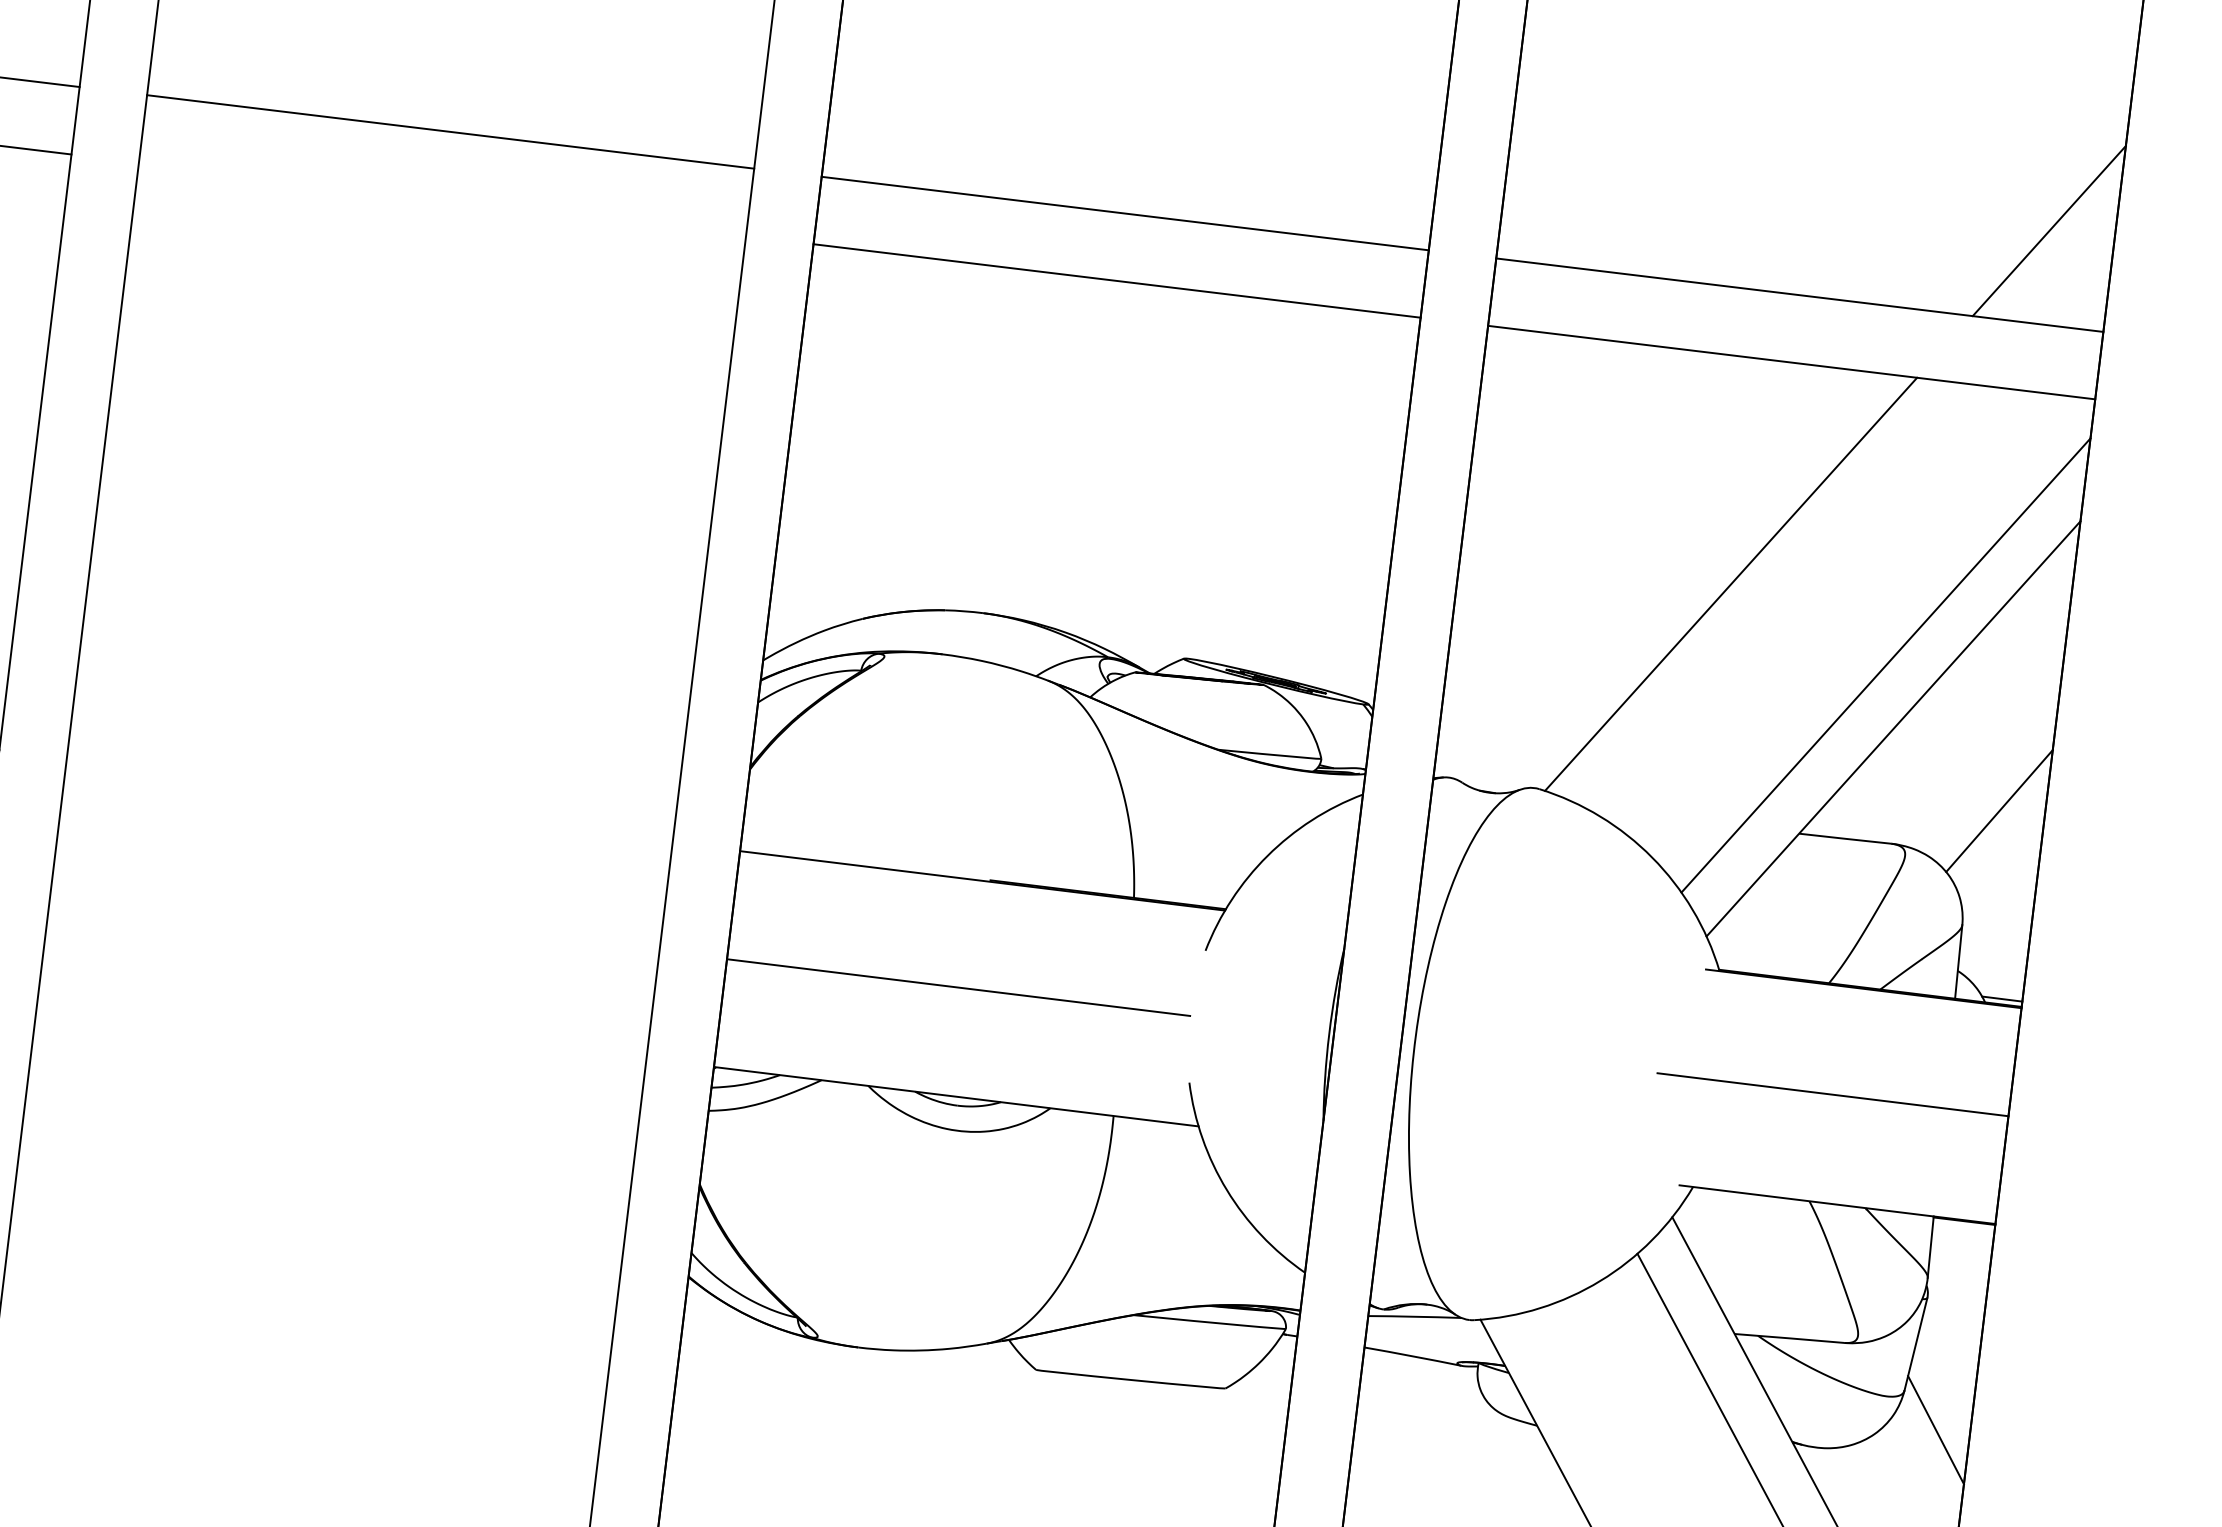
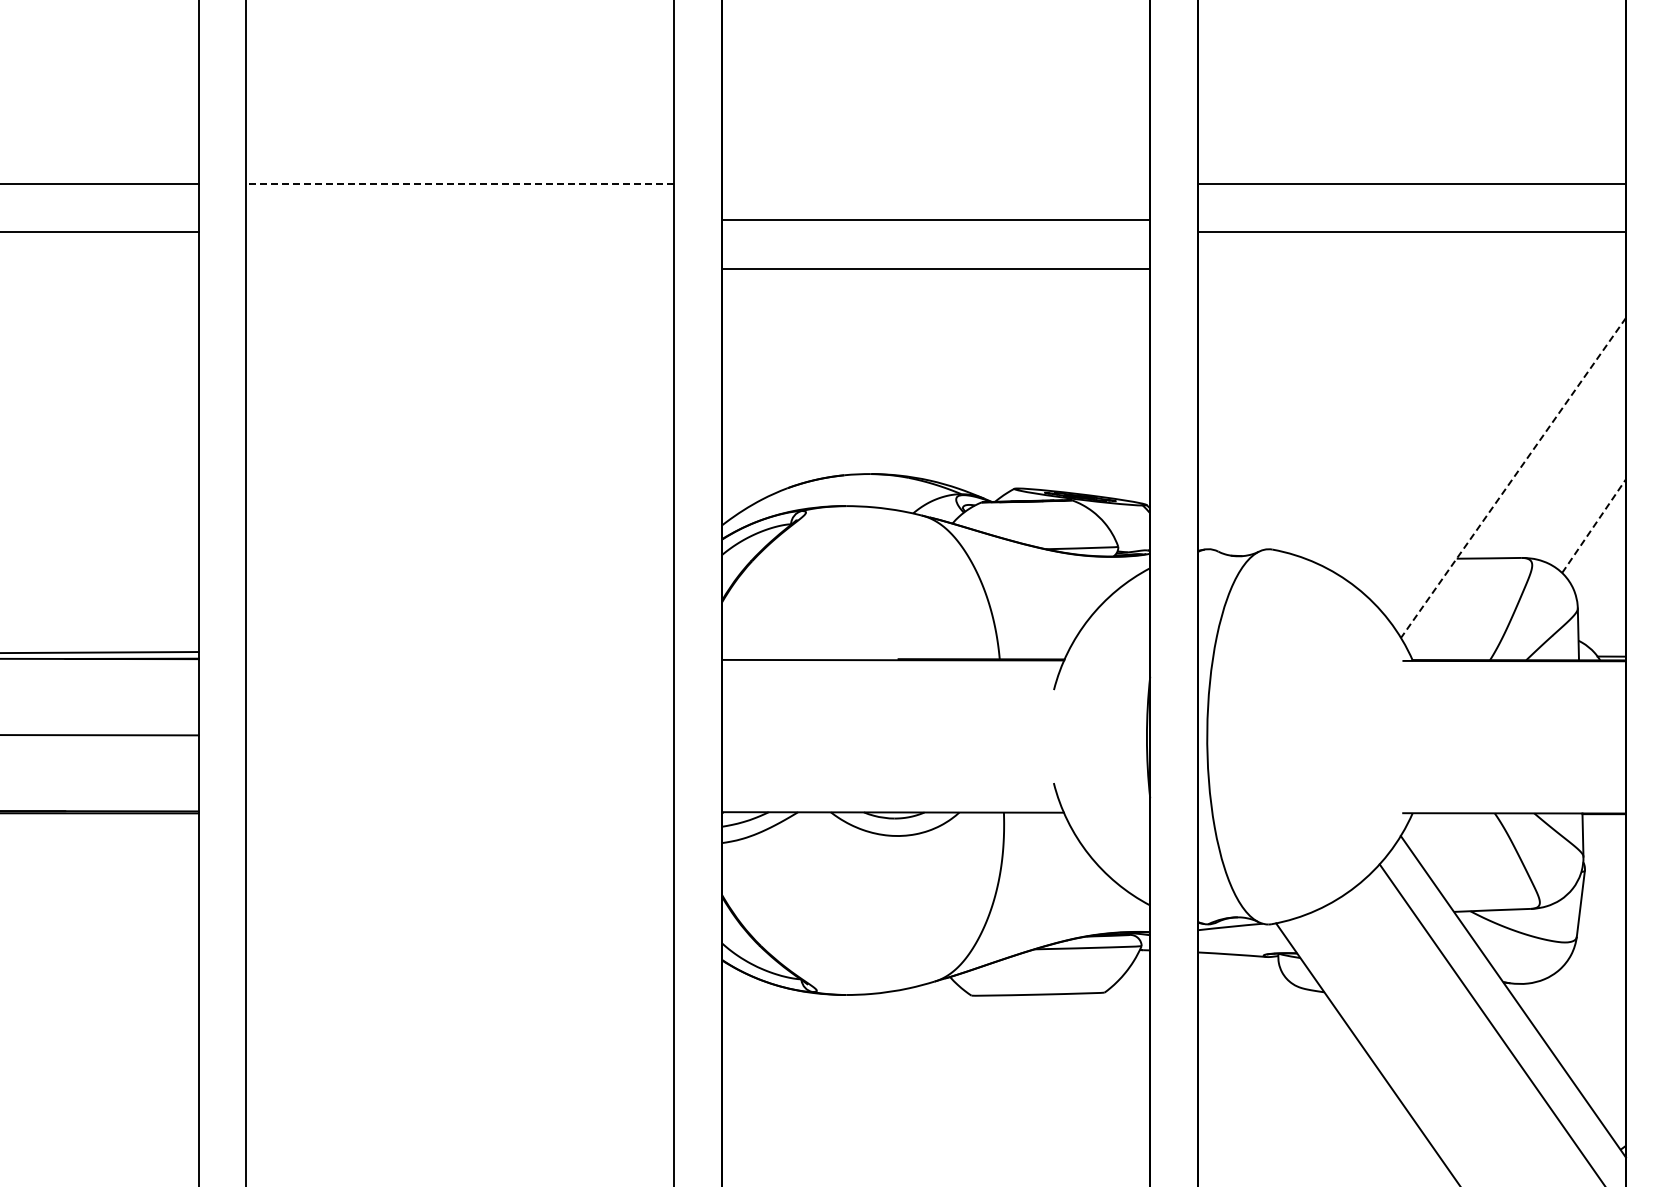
line: (449, 132) -> (459, 184), solid -> dashed
line: (1125, 213) -> (936, 220), moved
line: (2048, 230) -> (1579, 118), removed
line: (1117, 280) -> (936, 268), moved
line: (1731, 583) -> (1388, 390), removed
line: (1885, 665) -> (1502, 434), removed
line: (1893, 728) -> (1513, 477), solid -> dashed
line: (2000, 811) -> (1594, 526), solid -> dashed
line: (958, 987) -> (885, 736), removed
line: (1833, 1095) -> (1502, 737), removed
line: (1936, 1429) -> (1602, 961), removed

